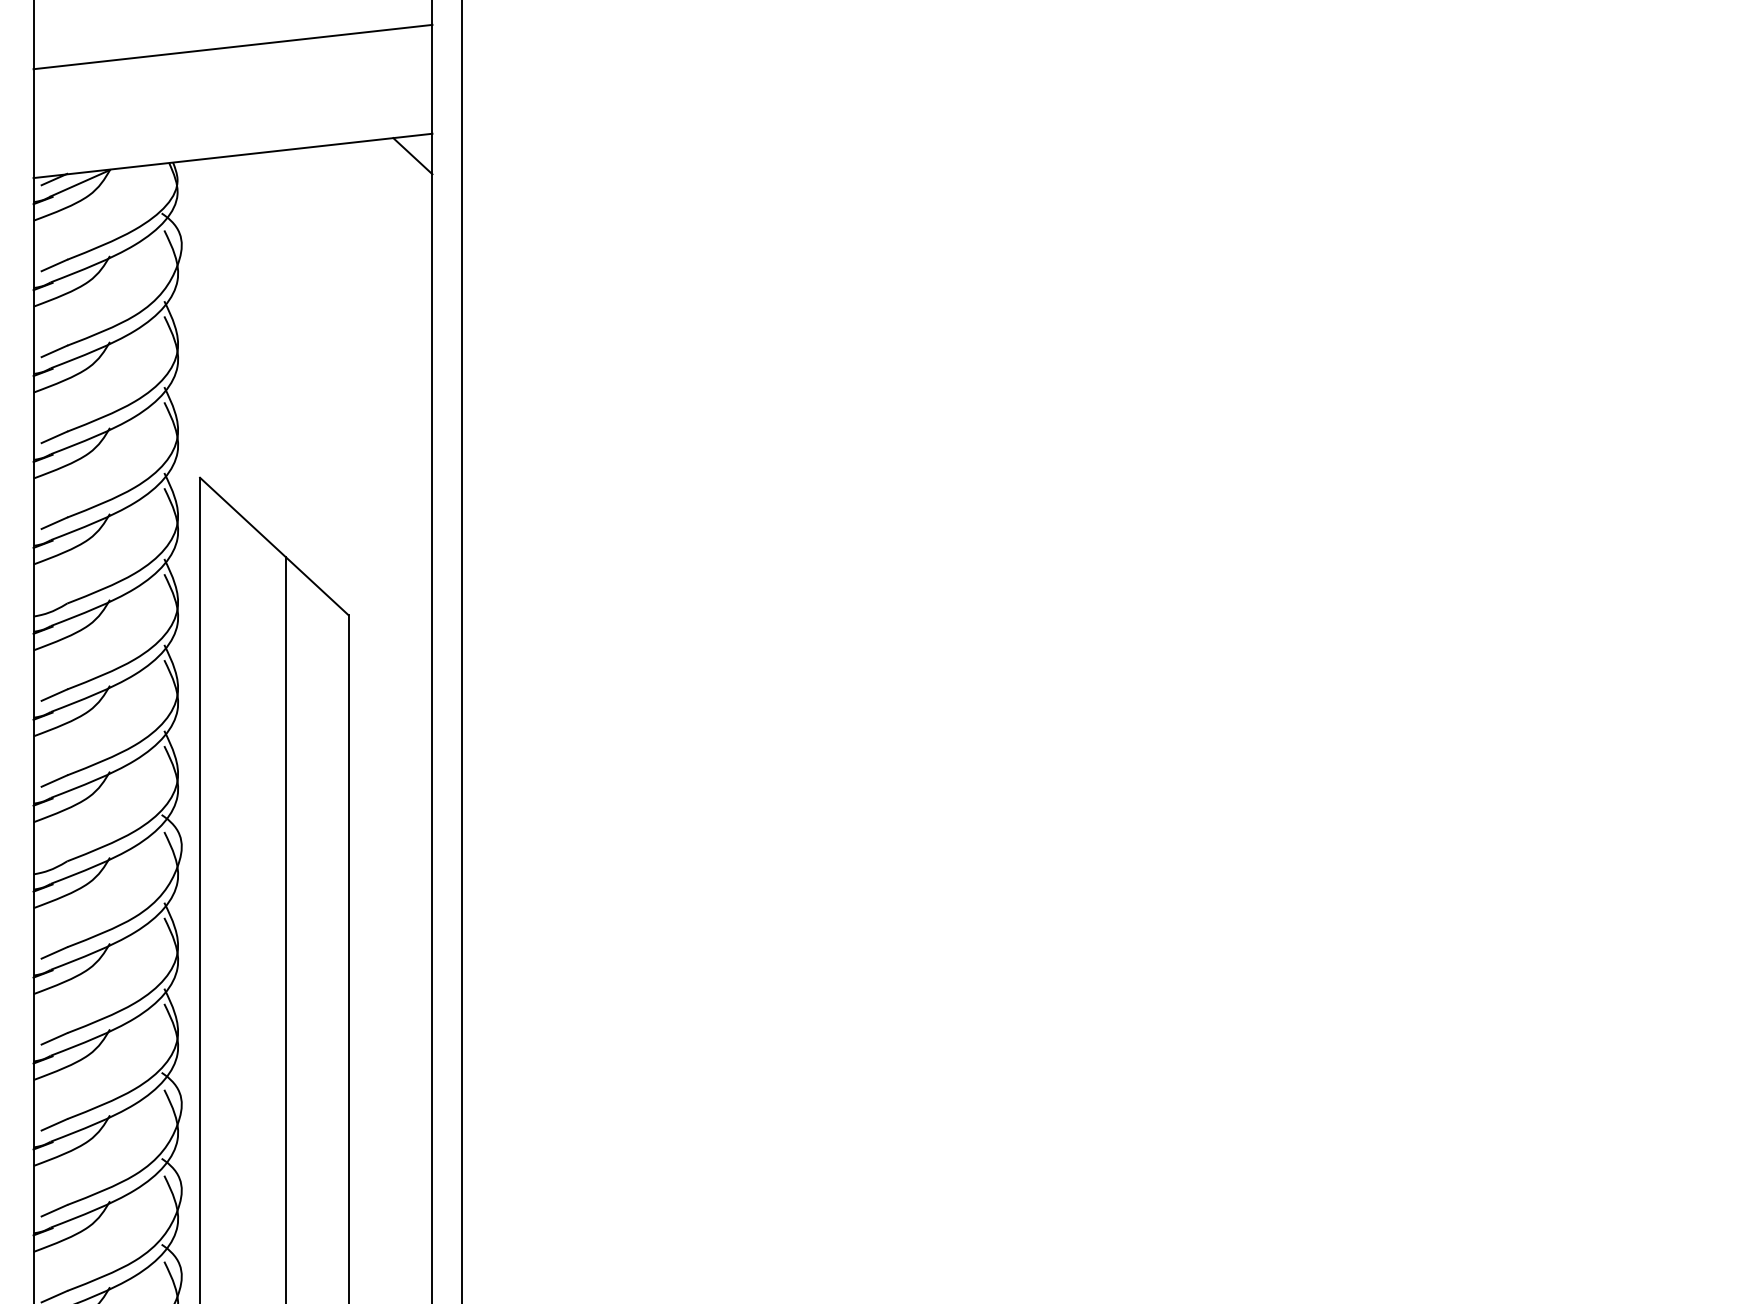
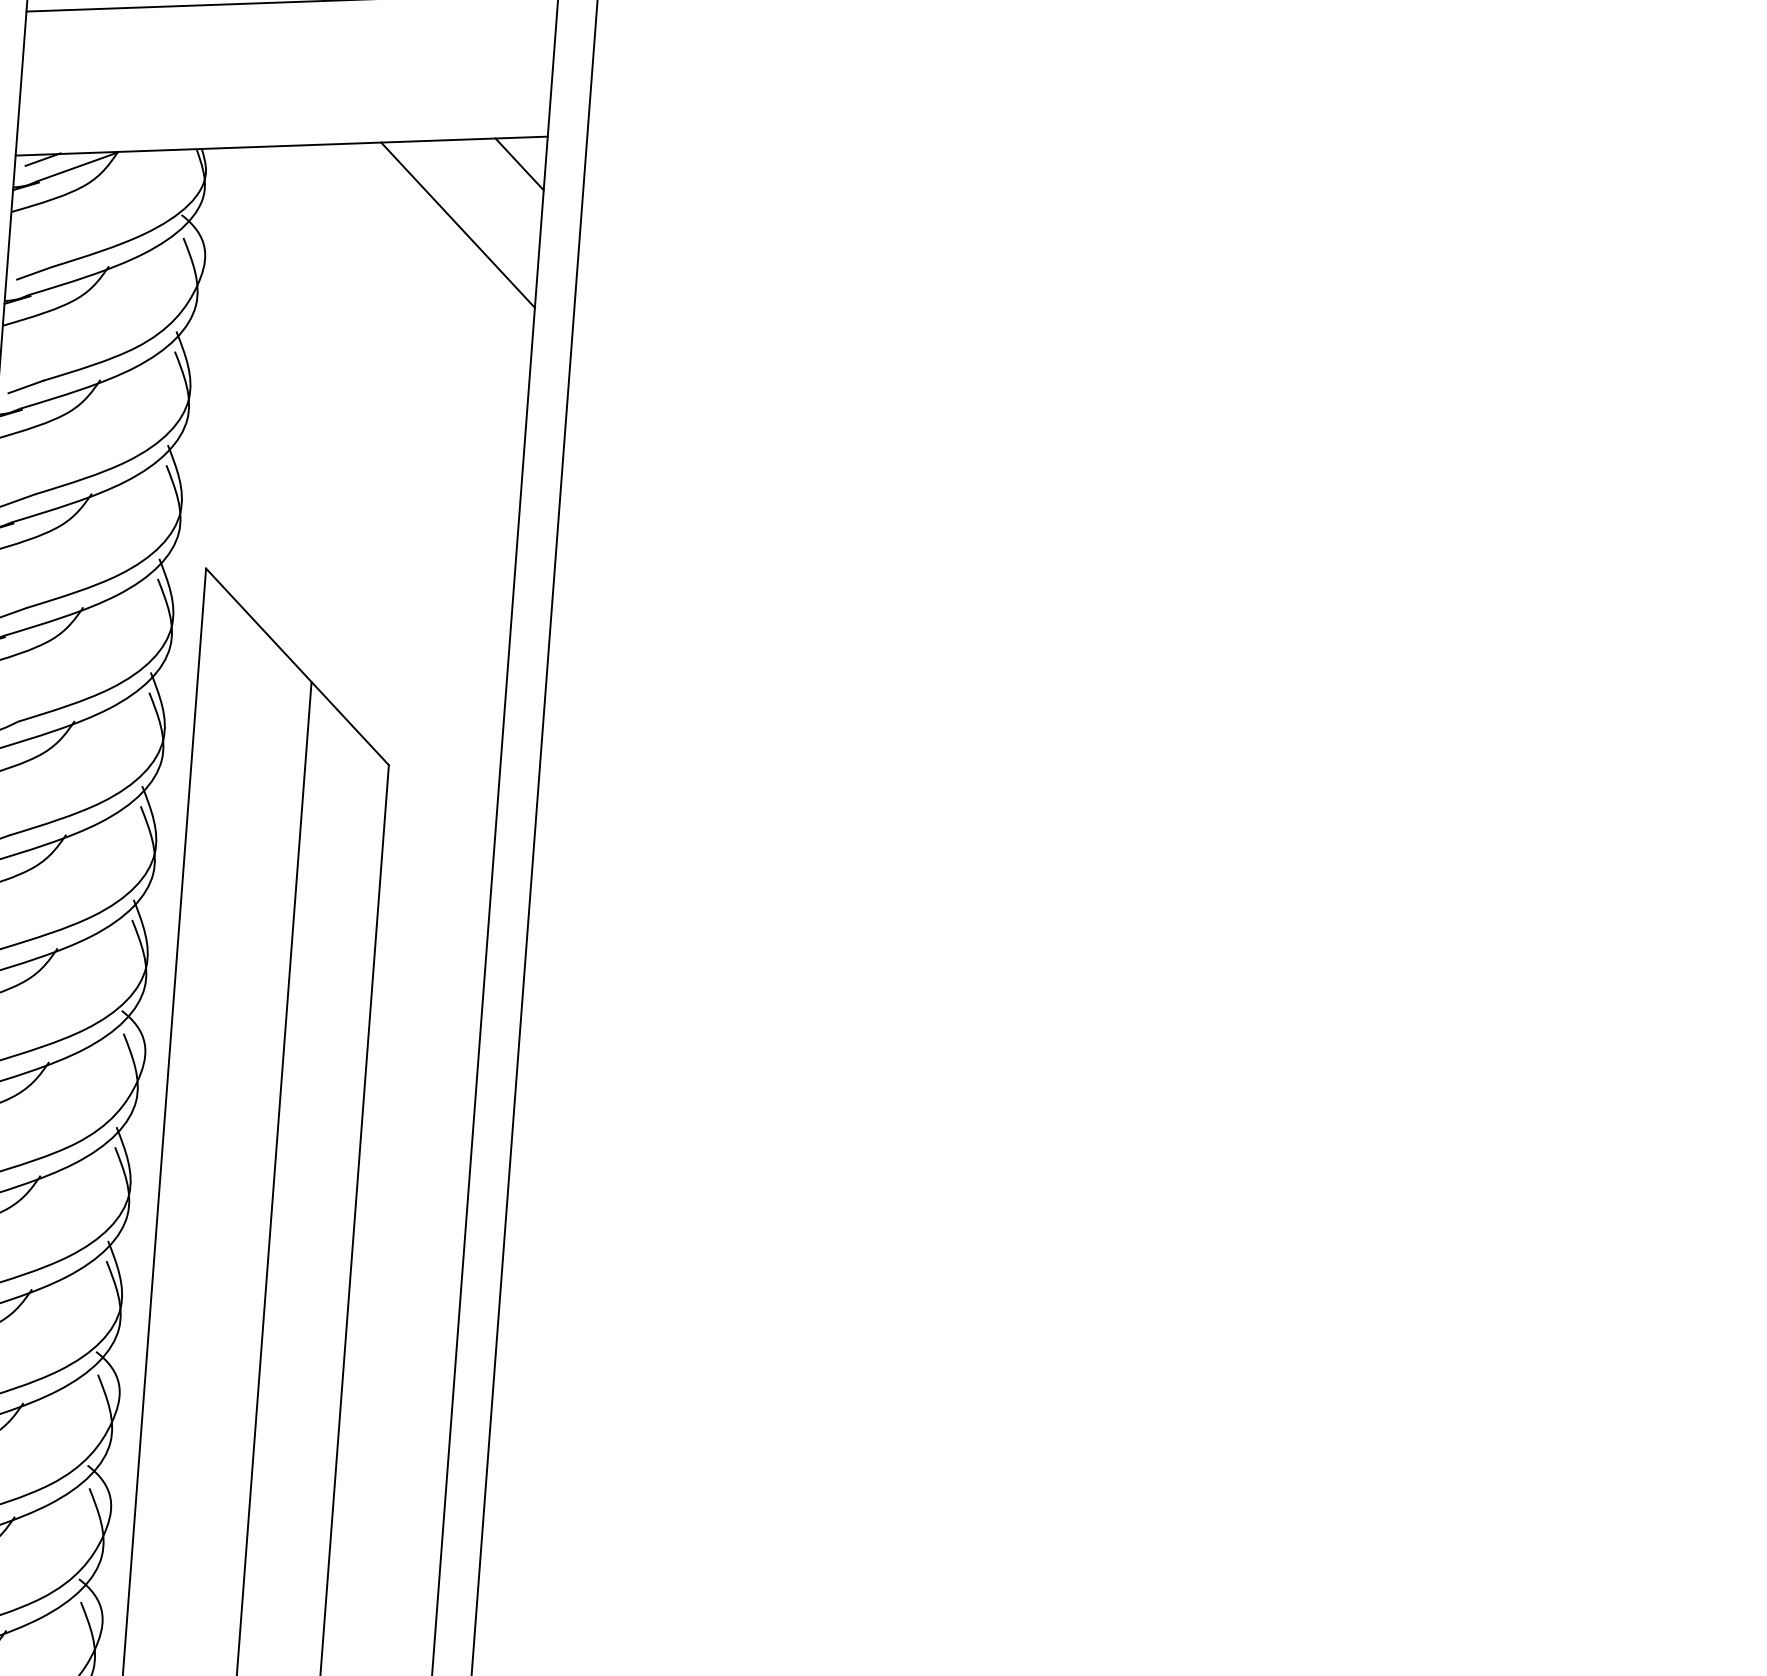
line: (369, 205) -> (457, 225), added

